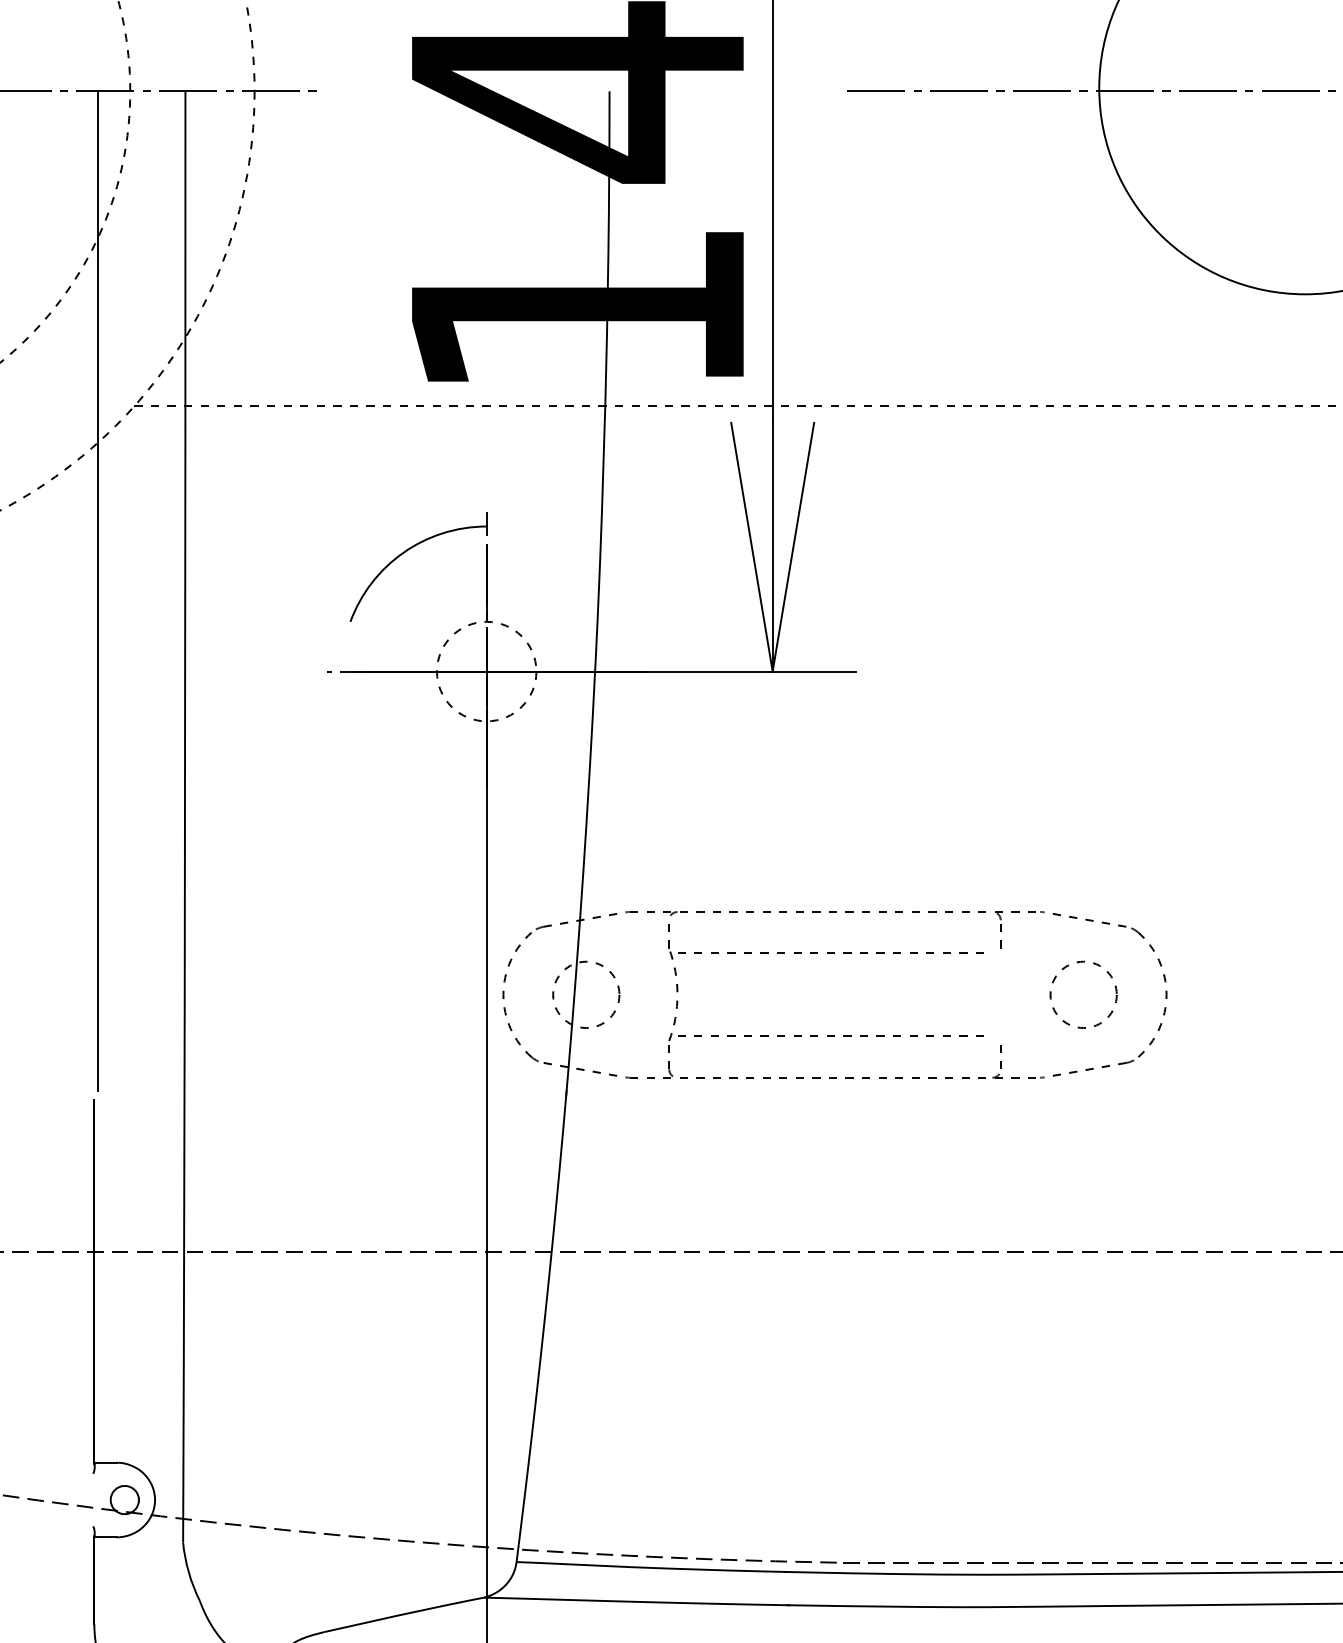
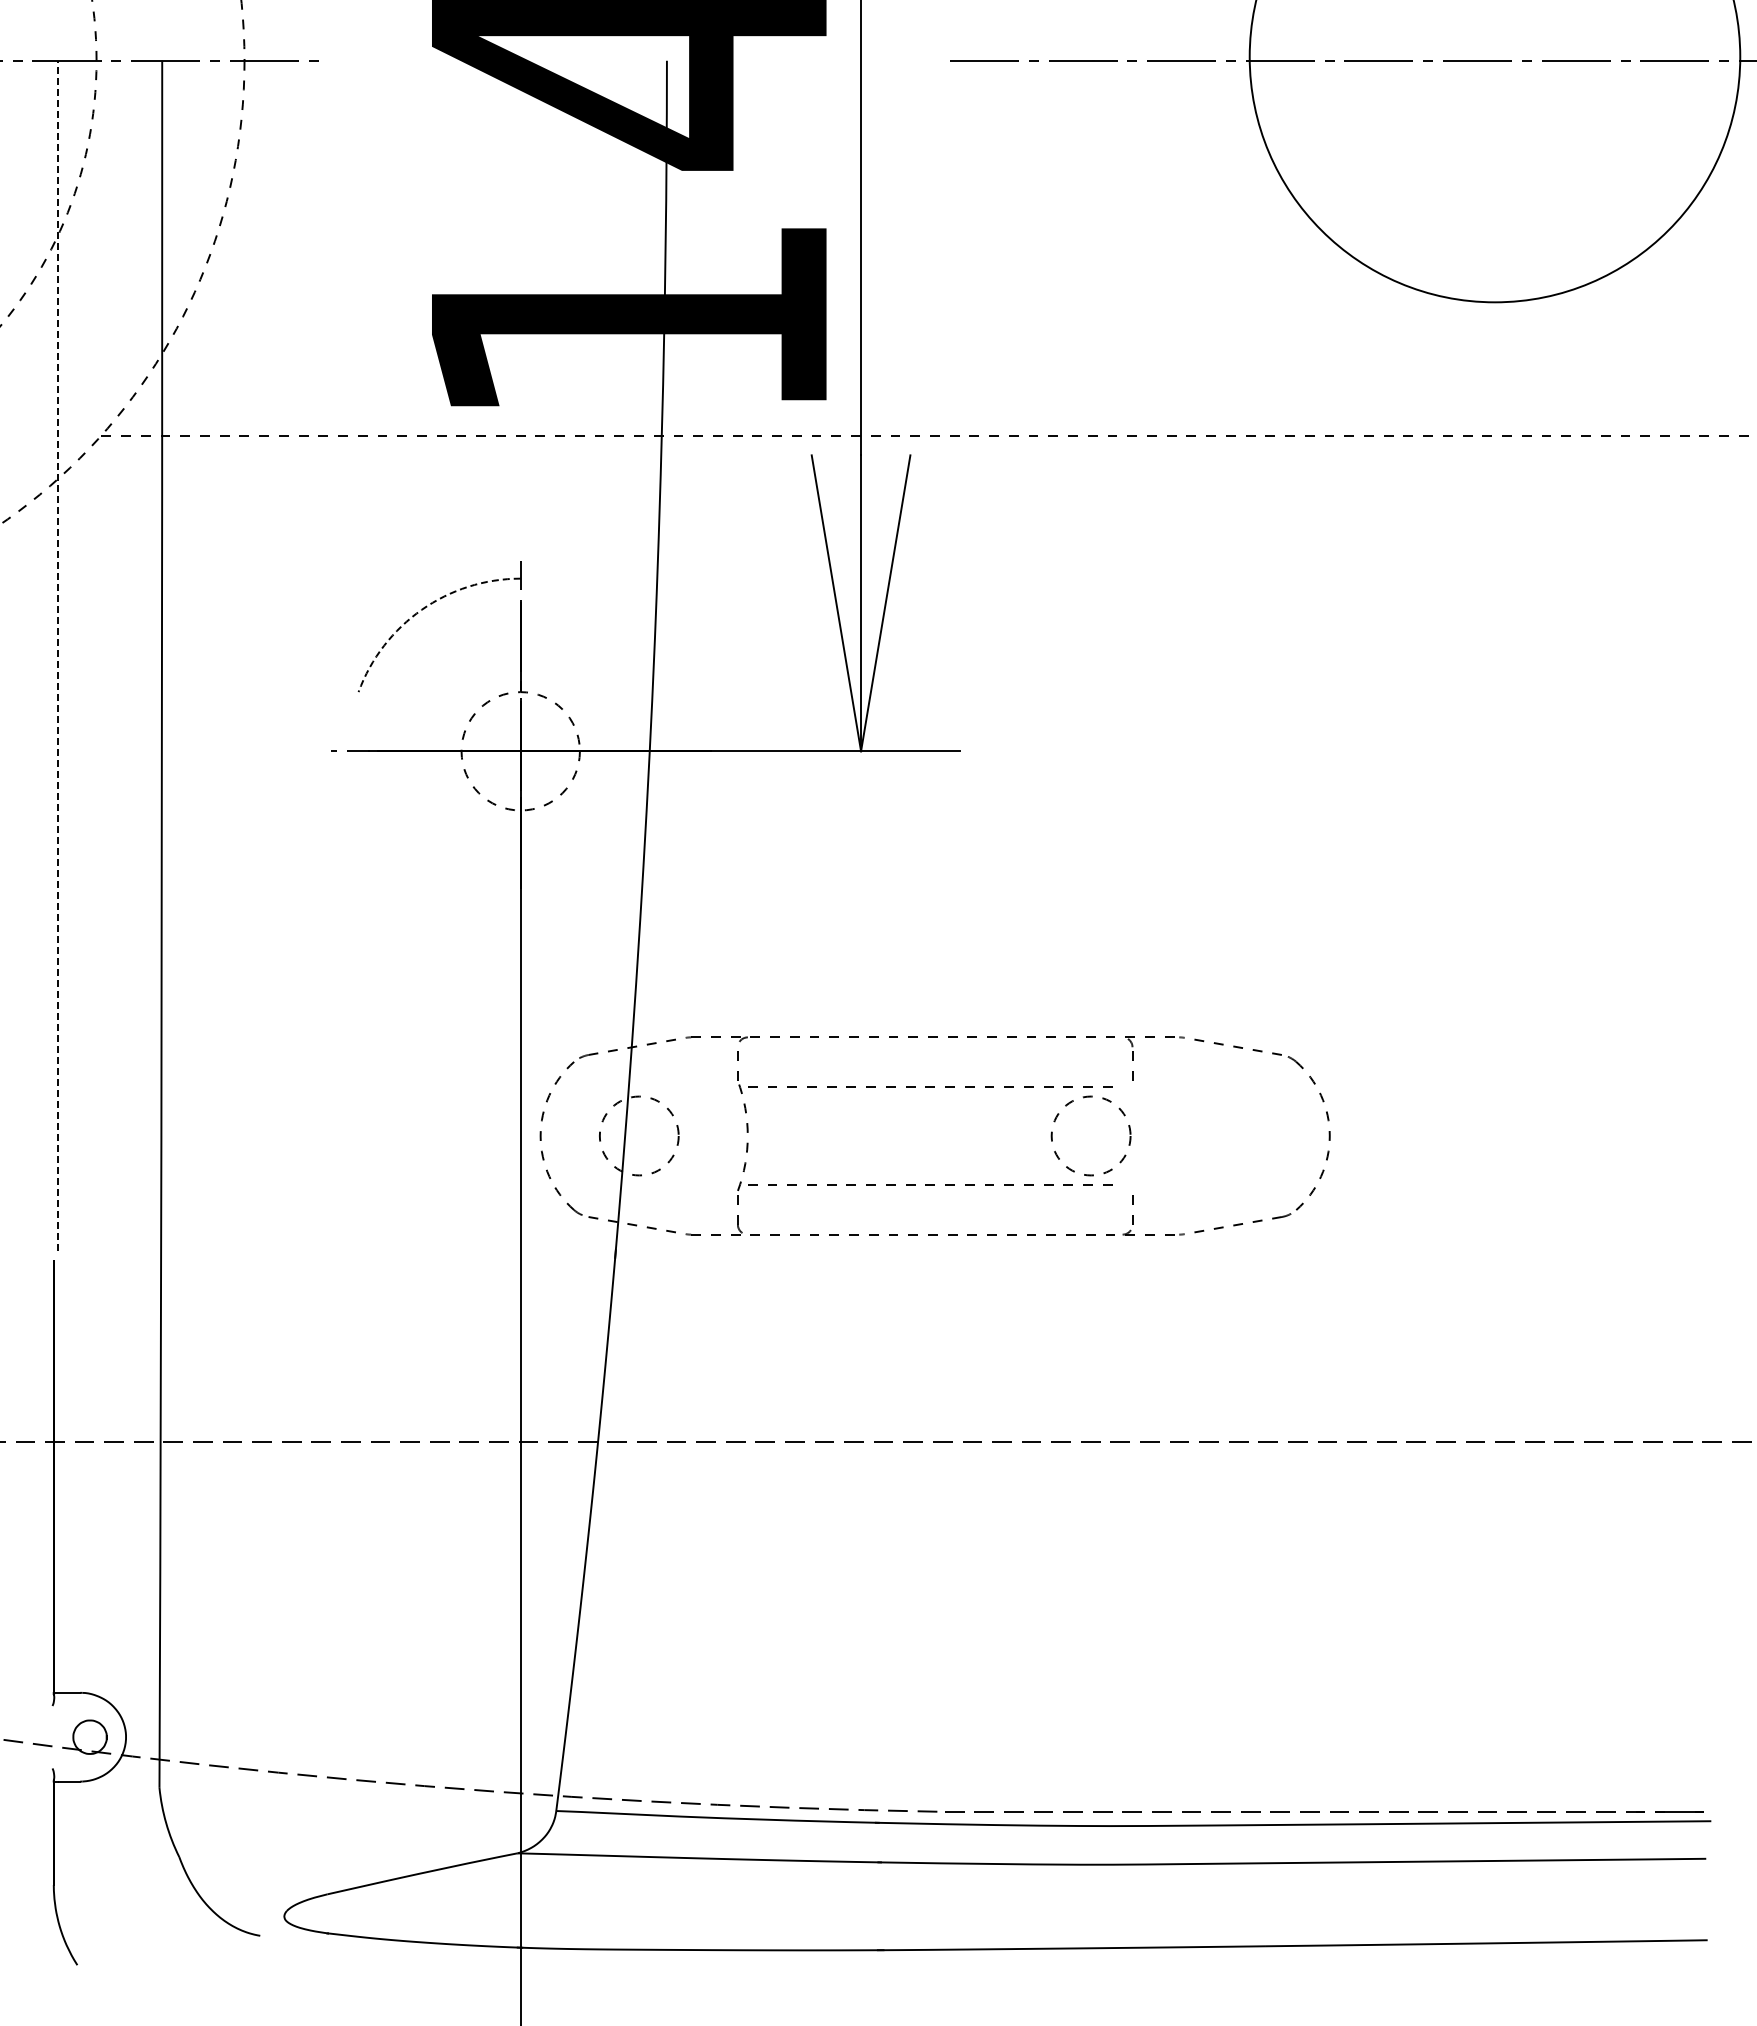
arc: (403, 552) -> (421, 609), solid -> dashed
line: (97, 591) -> (57, 655), solid -> dashed
circle: (1083, 994) -> (1090, 1135), moved

